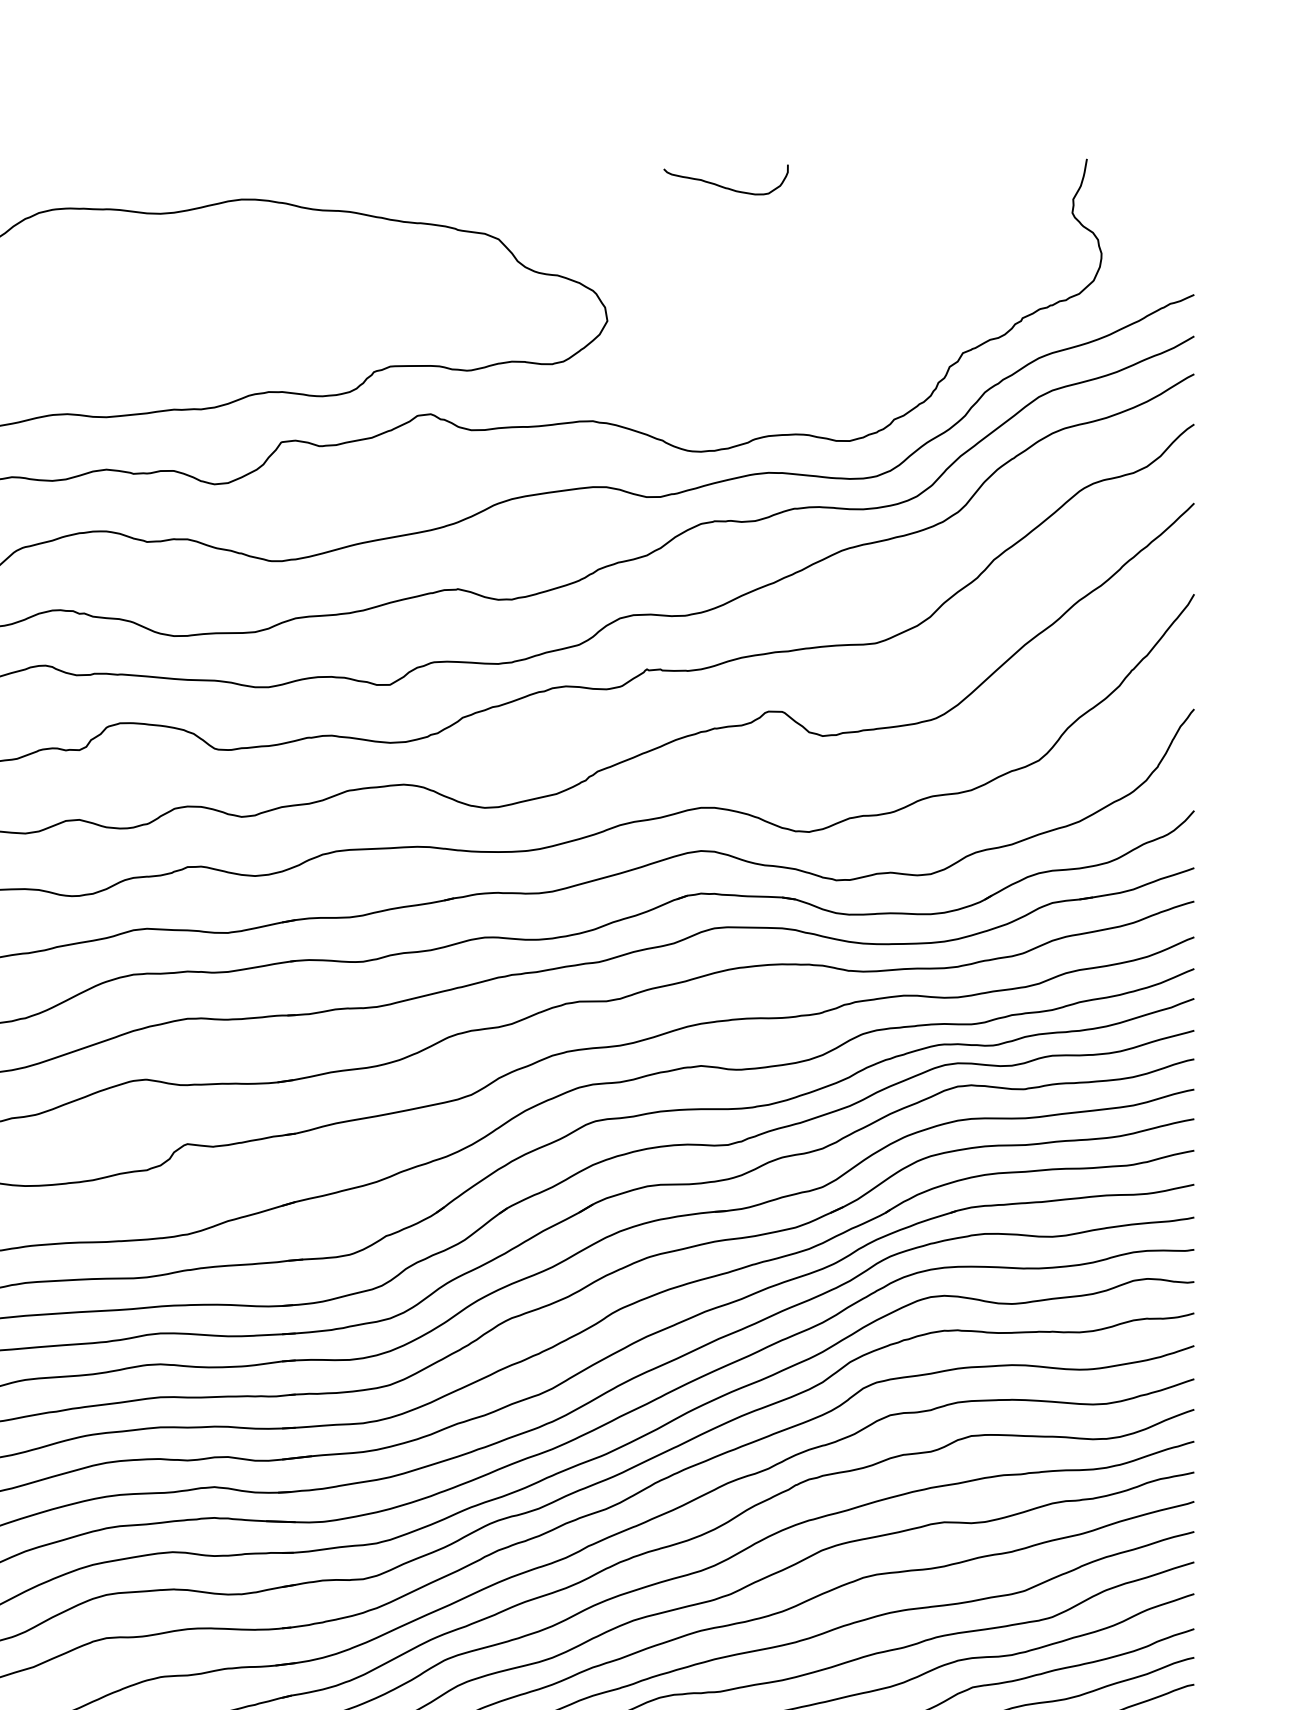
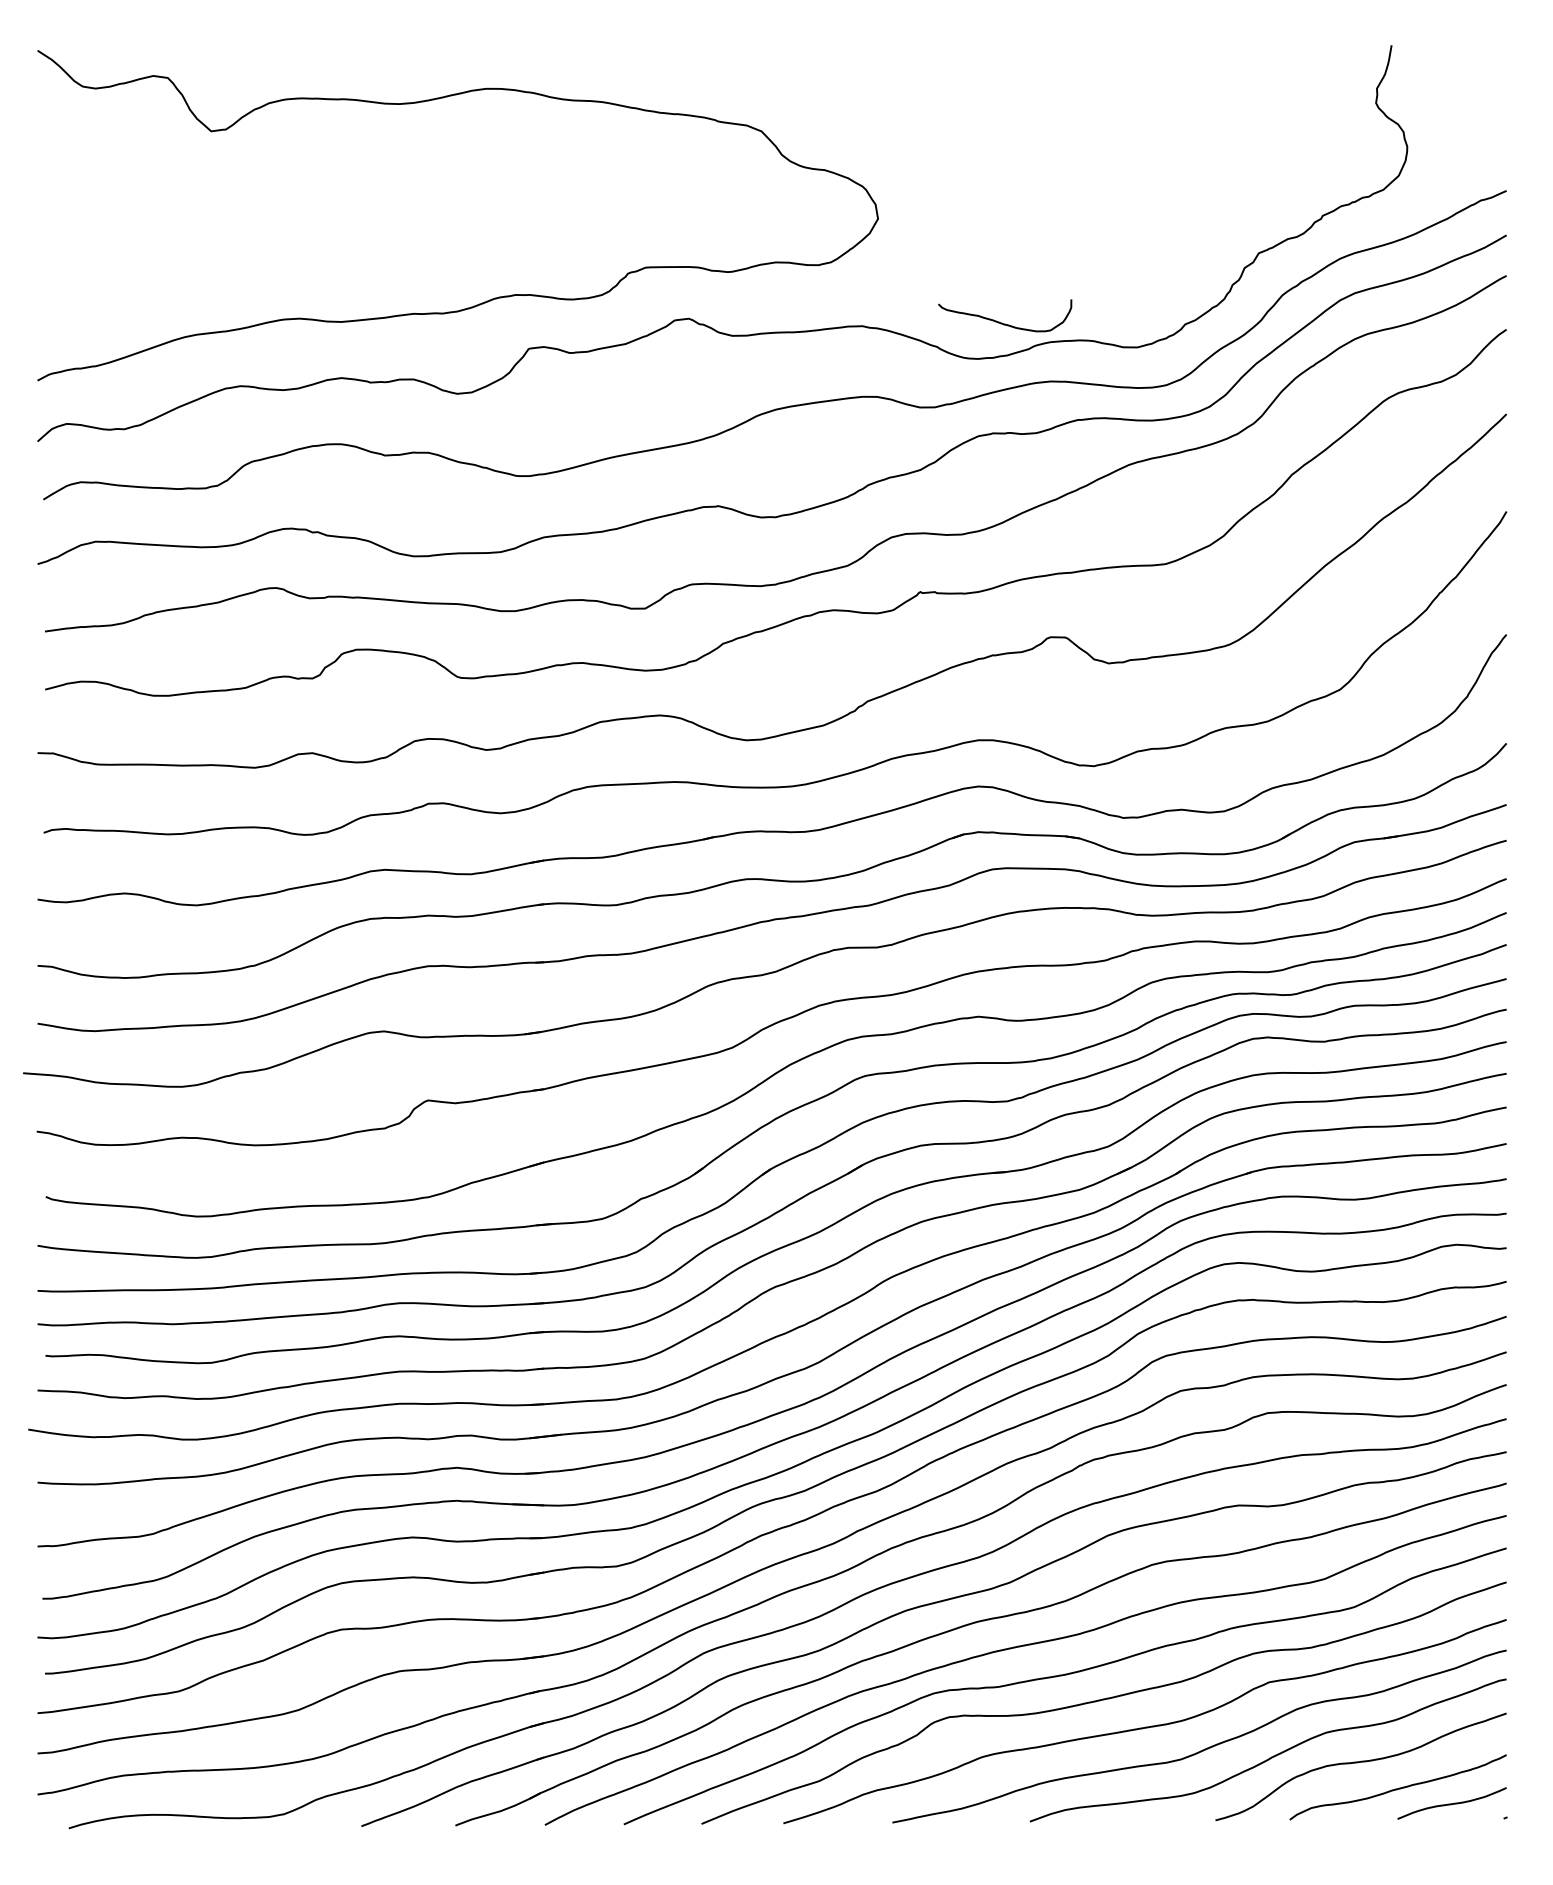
curve: (723, 186) -> (1002, 322), moved

